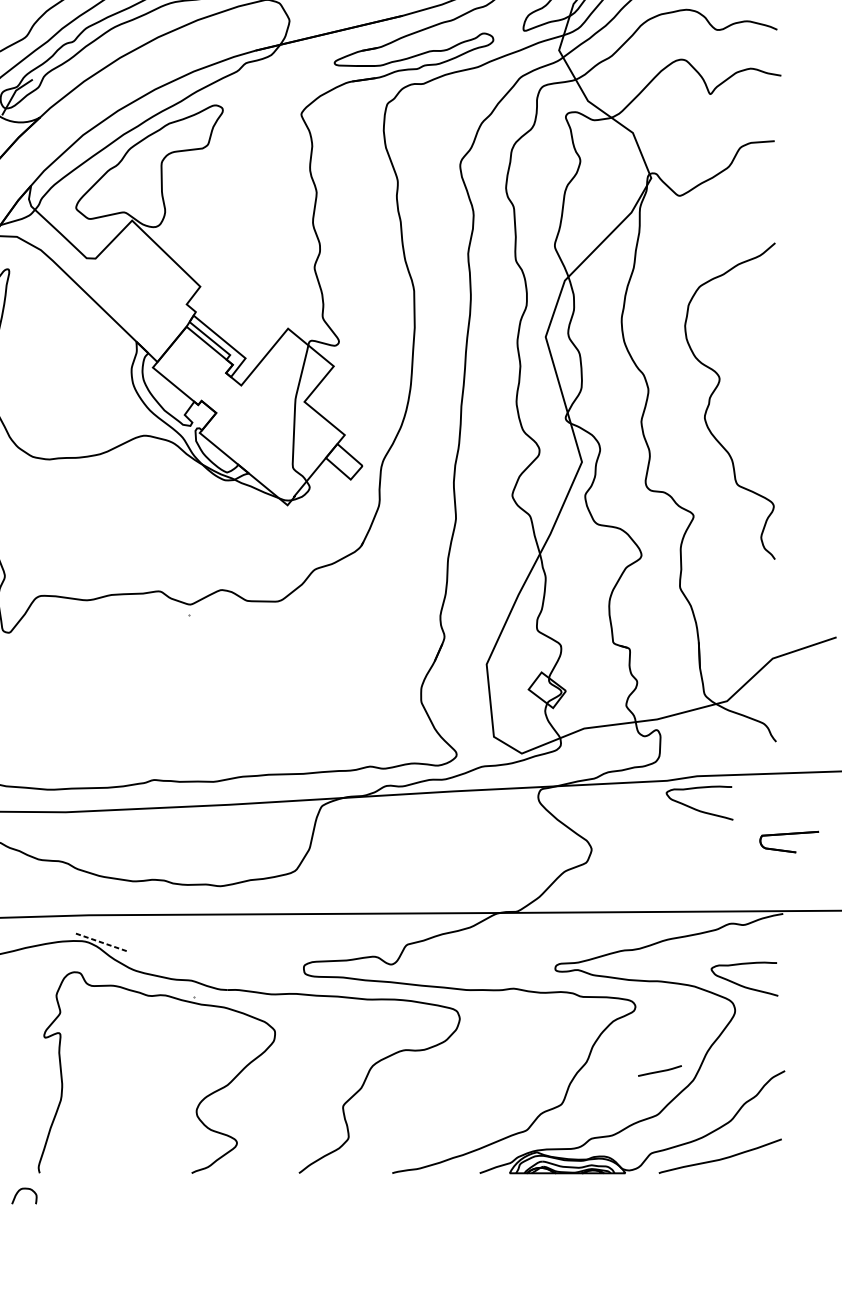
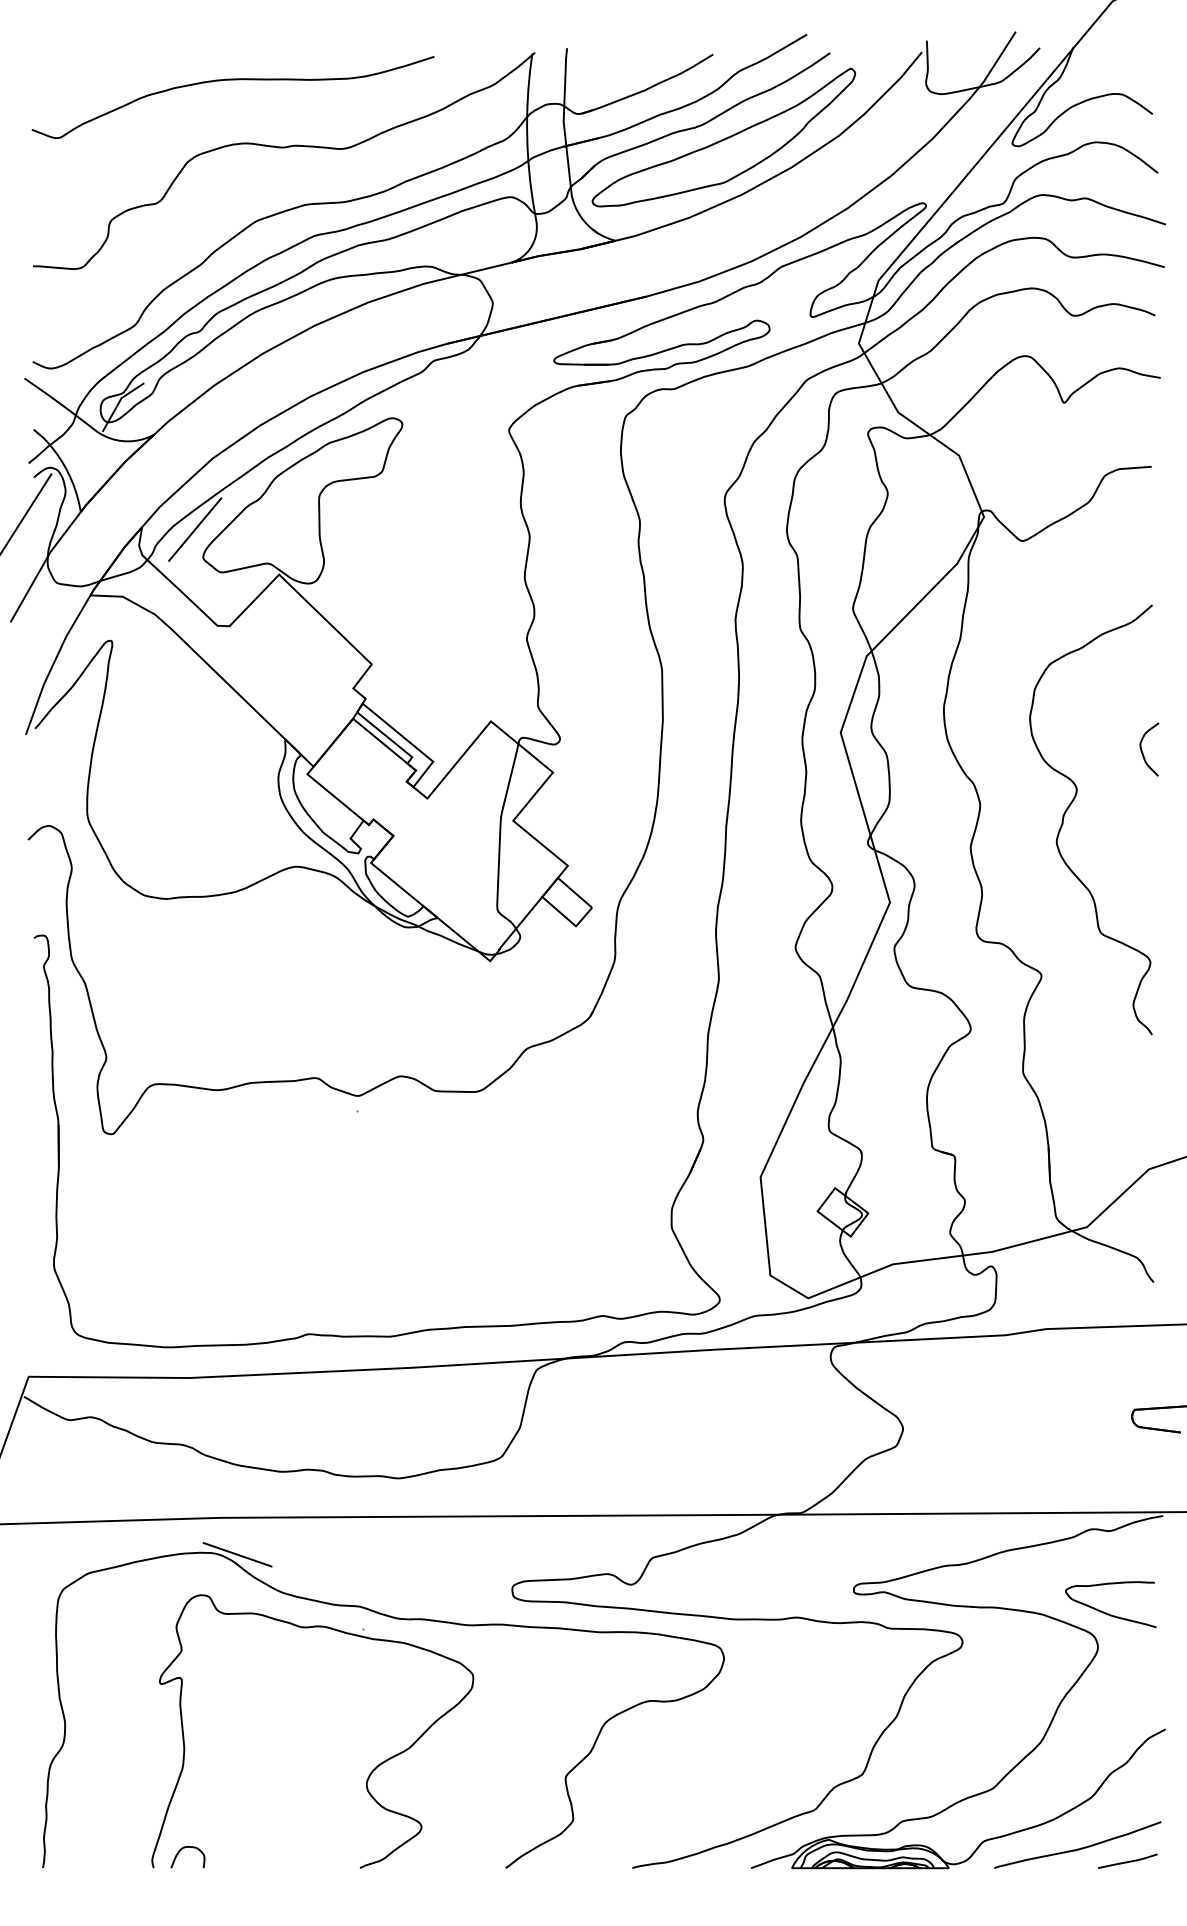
line: (70, 187) -> (195, 529), added
curve: (768, 351) -> (1143, 752), added
curve: (696, 808) -> (1045, 1373), removed
line: (102, 943) -> (238, 1555), dashed -> solid
curve: (659, 1071) -> (1127, 1861), moved
curve: (19, 1191) -> (181, 1850), moved

